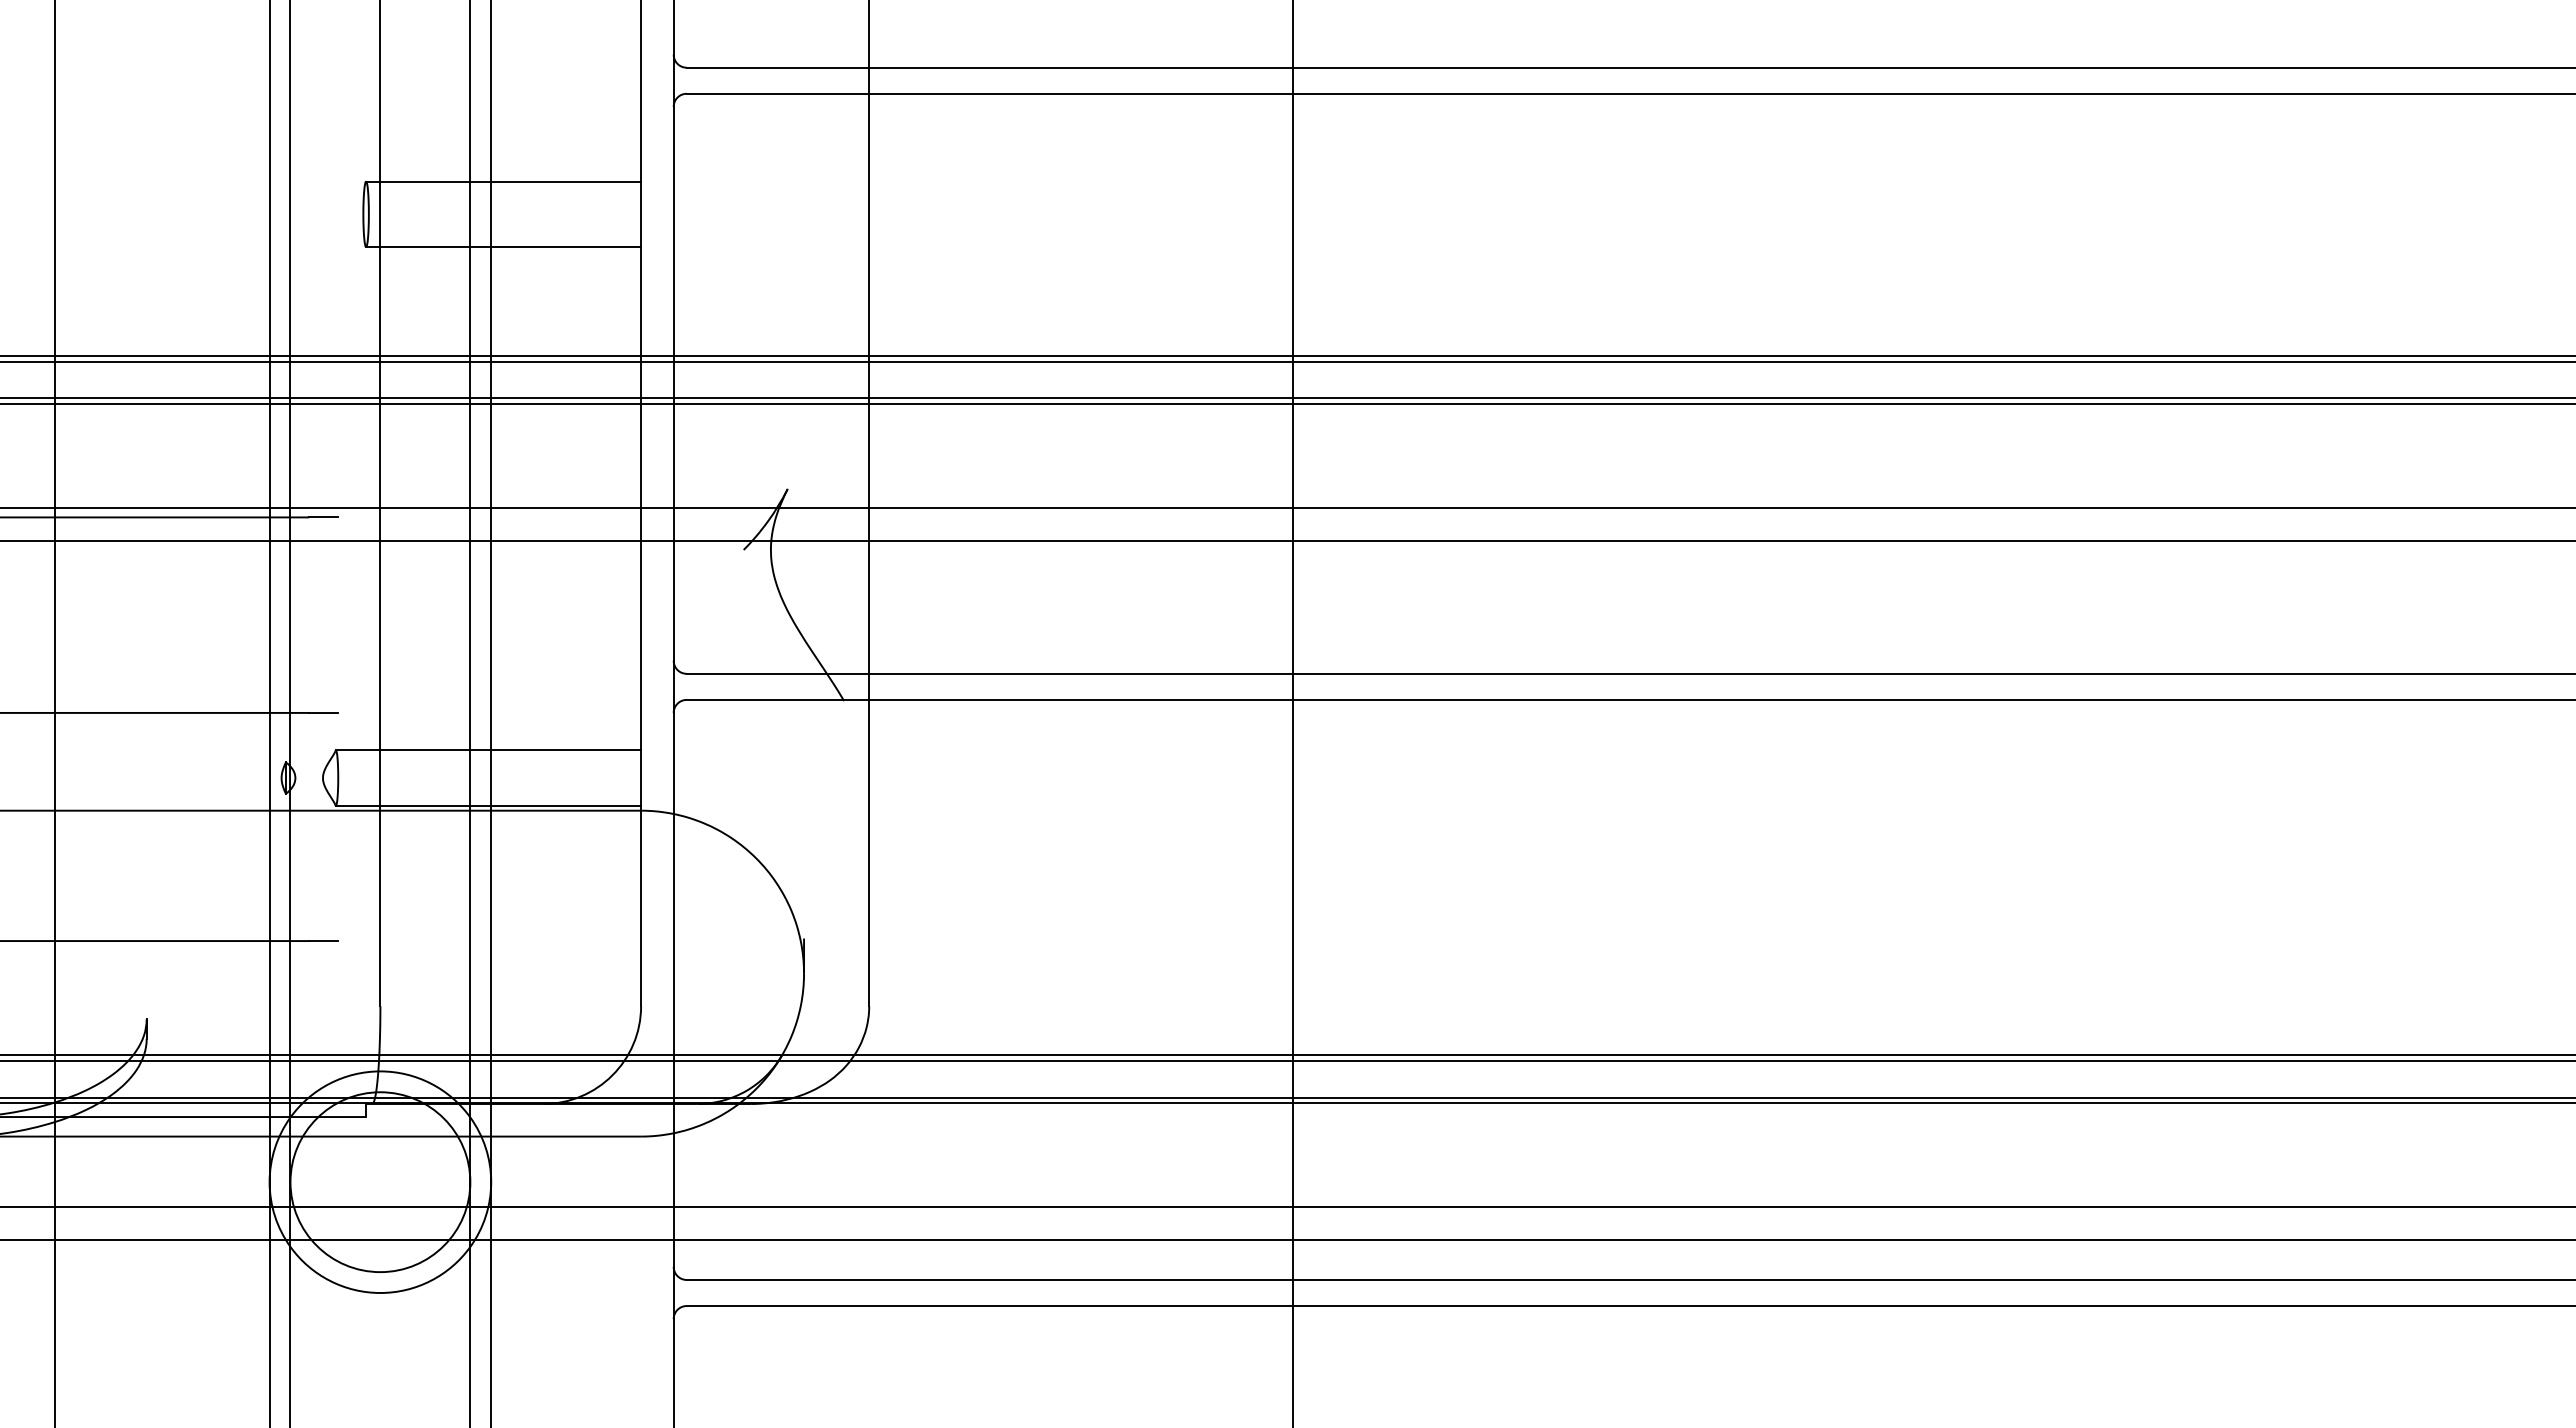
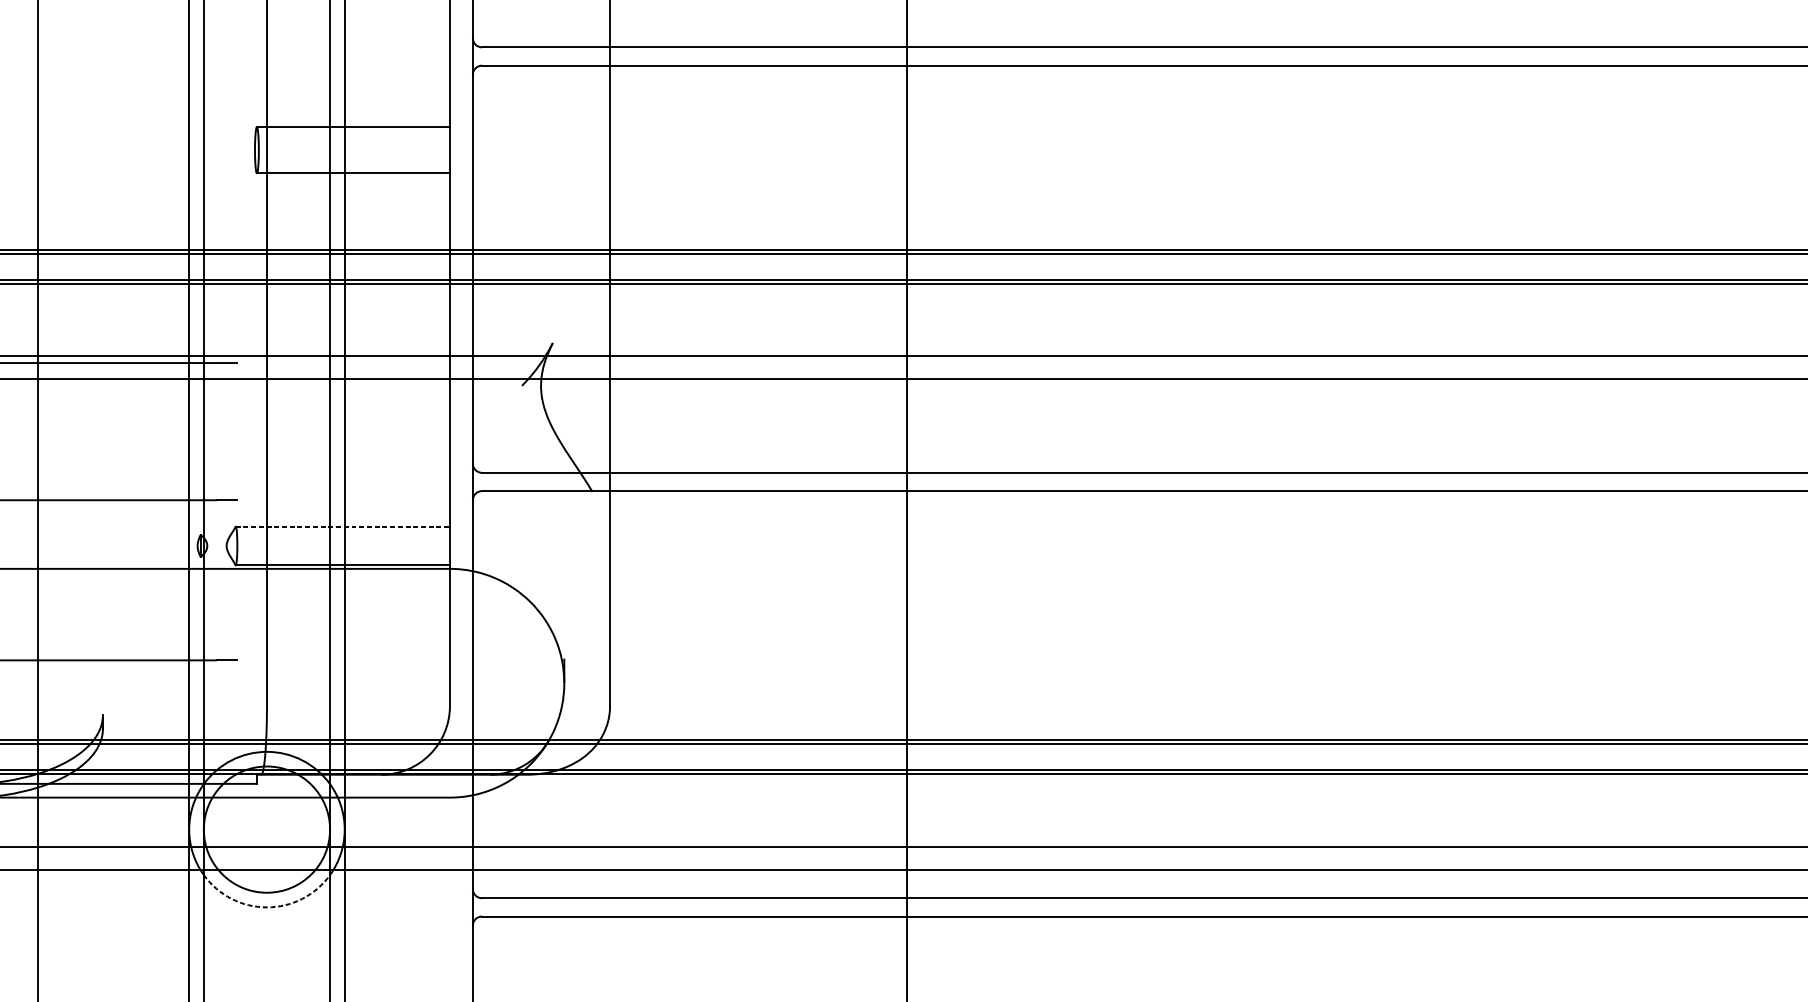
line: (488, 750) -> (342, 526), solid -> dashed
arc: (380, 1292) -> (267, 907), solid -> dashed

